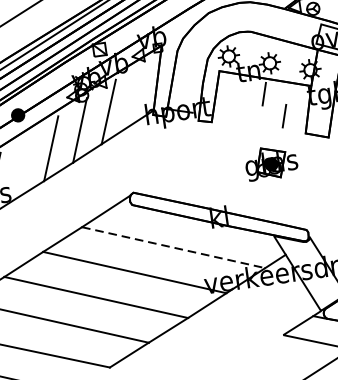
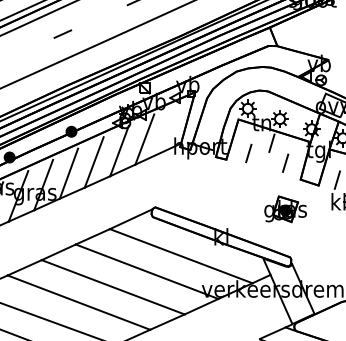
line: (237, 110) -> (248, 153), added
part: (271, 163) -> (285, 209), moved
line: (21, 166) -> (68, 173), added
line: (174, 247) -> (181, 256), dashed -> solid

